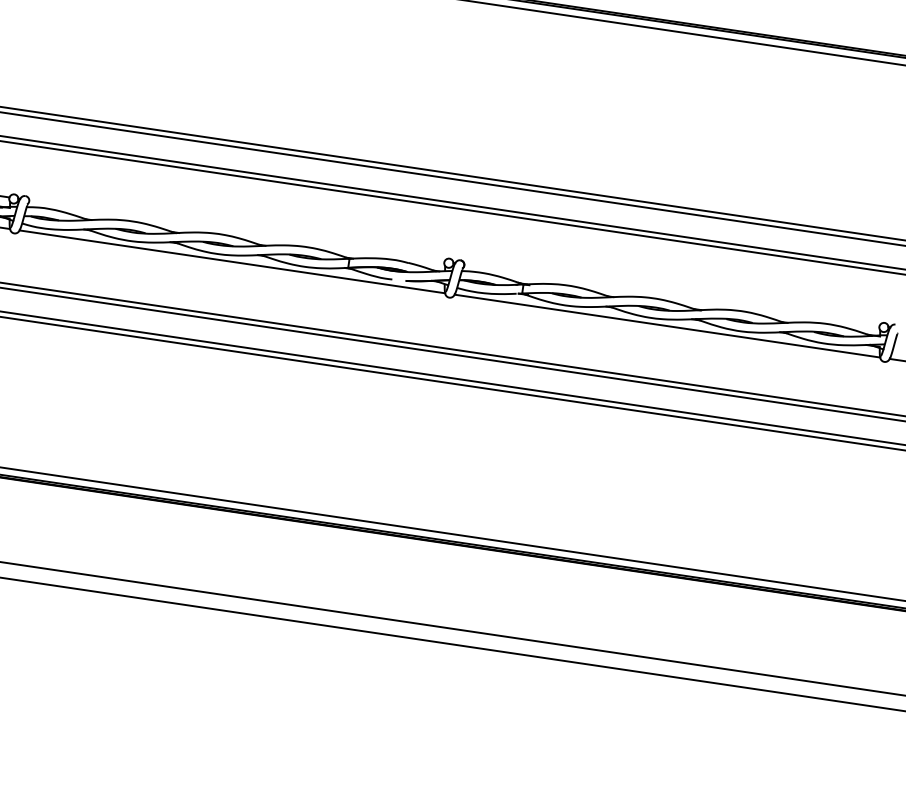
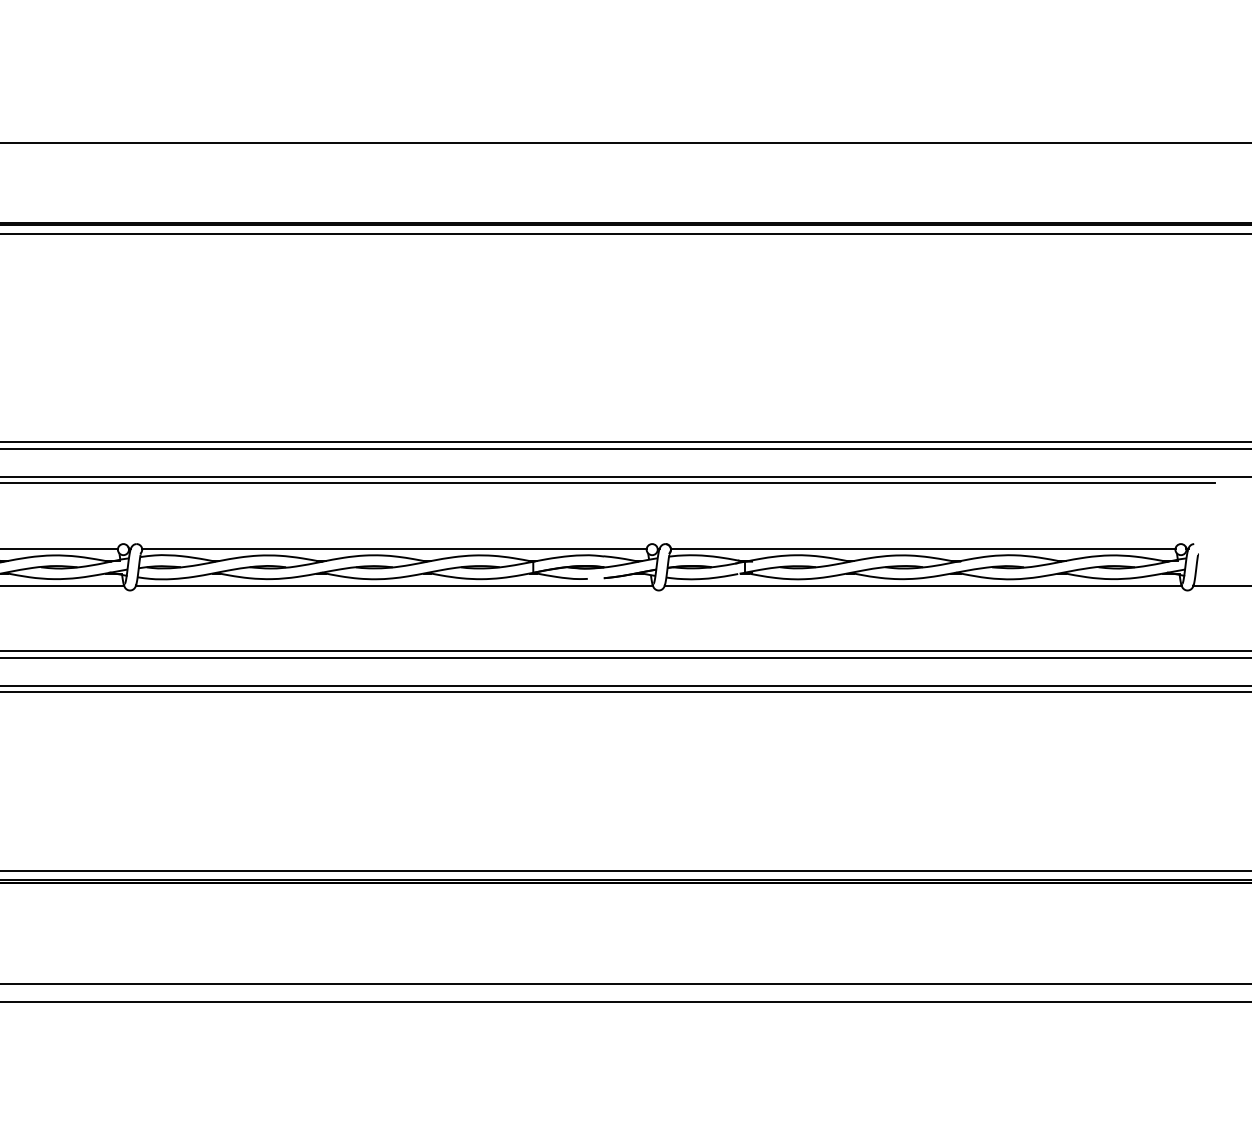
line: (236, 231) -> (394, 548), added
line: (671, 295) -> (922, 548), added

